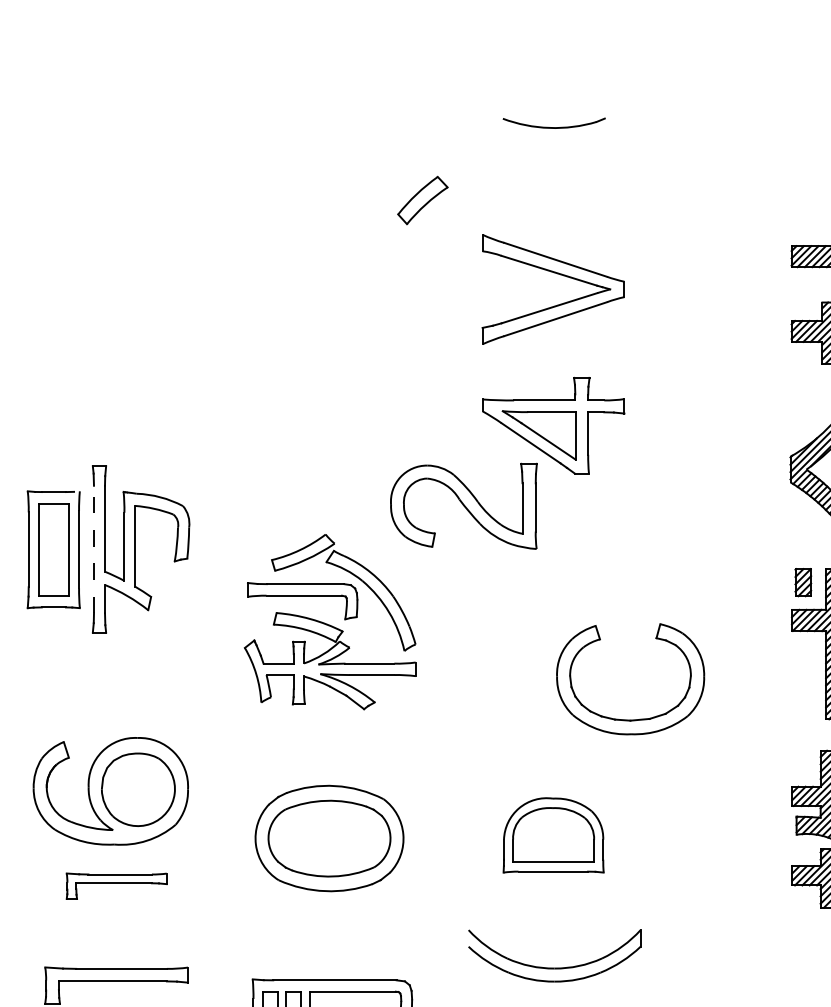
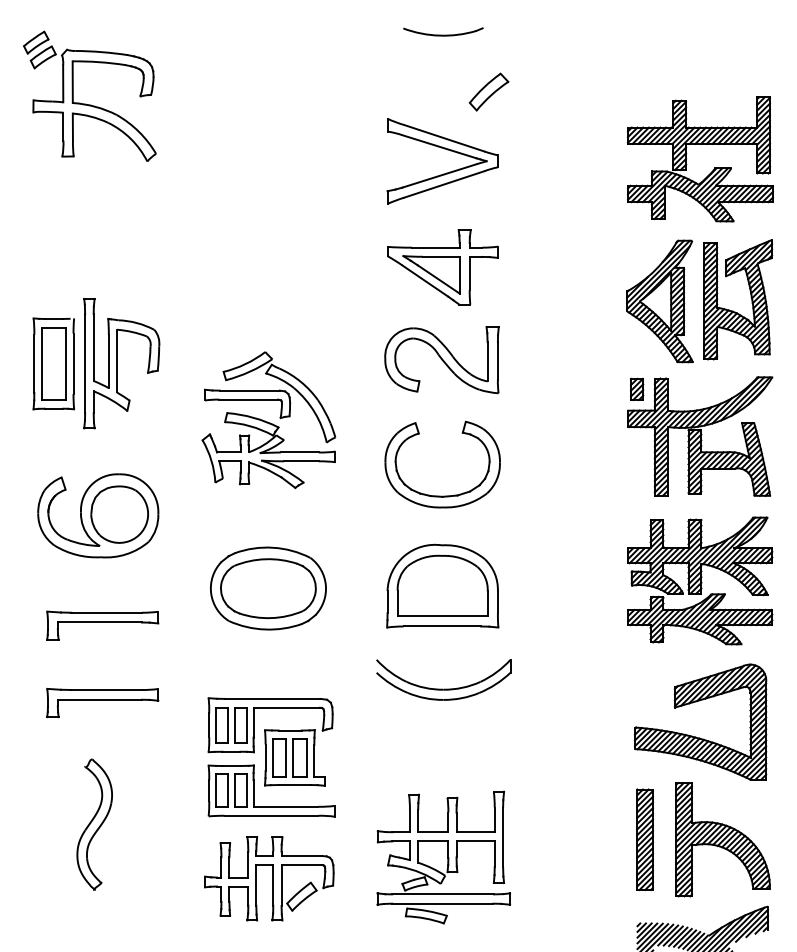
part: (422, 199) -> (488, 91), moved
part: (95, 215) -> (86, 103), added
part: (463, 506) -> (441, 360), moved
line: (94, 549) -> (85, 363), dashed -> solid
part: (630, 718) -> (442, 495), moved
part: (111, 790) -> (98, 515), moved
part: (553, 834) -> (442, 585), size x1.43
part: (116, 885) -> (102, 625), size x1.43

